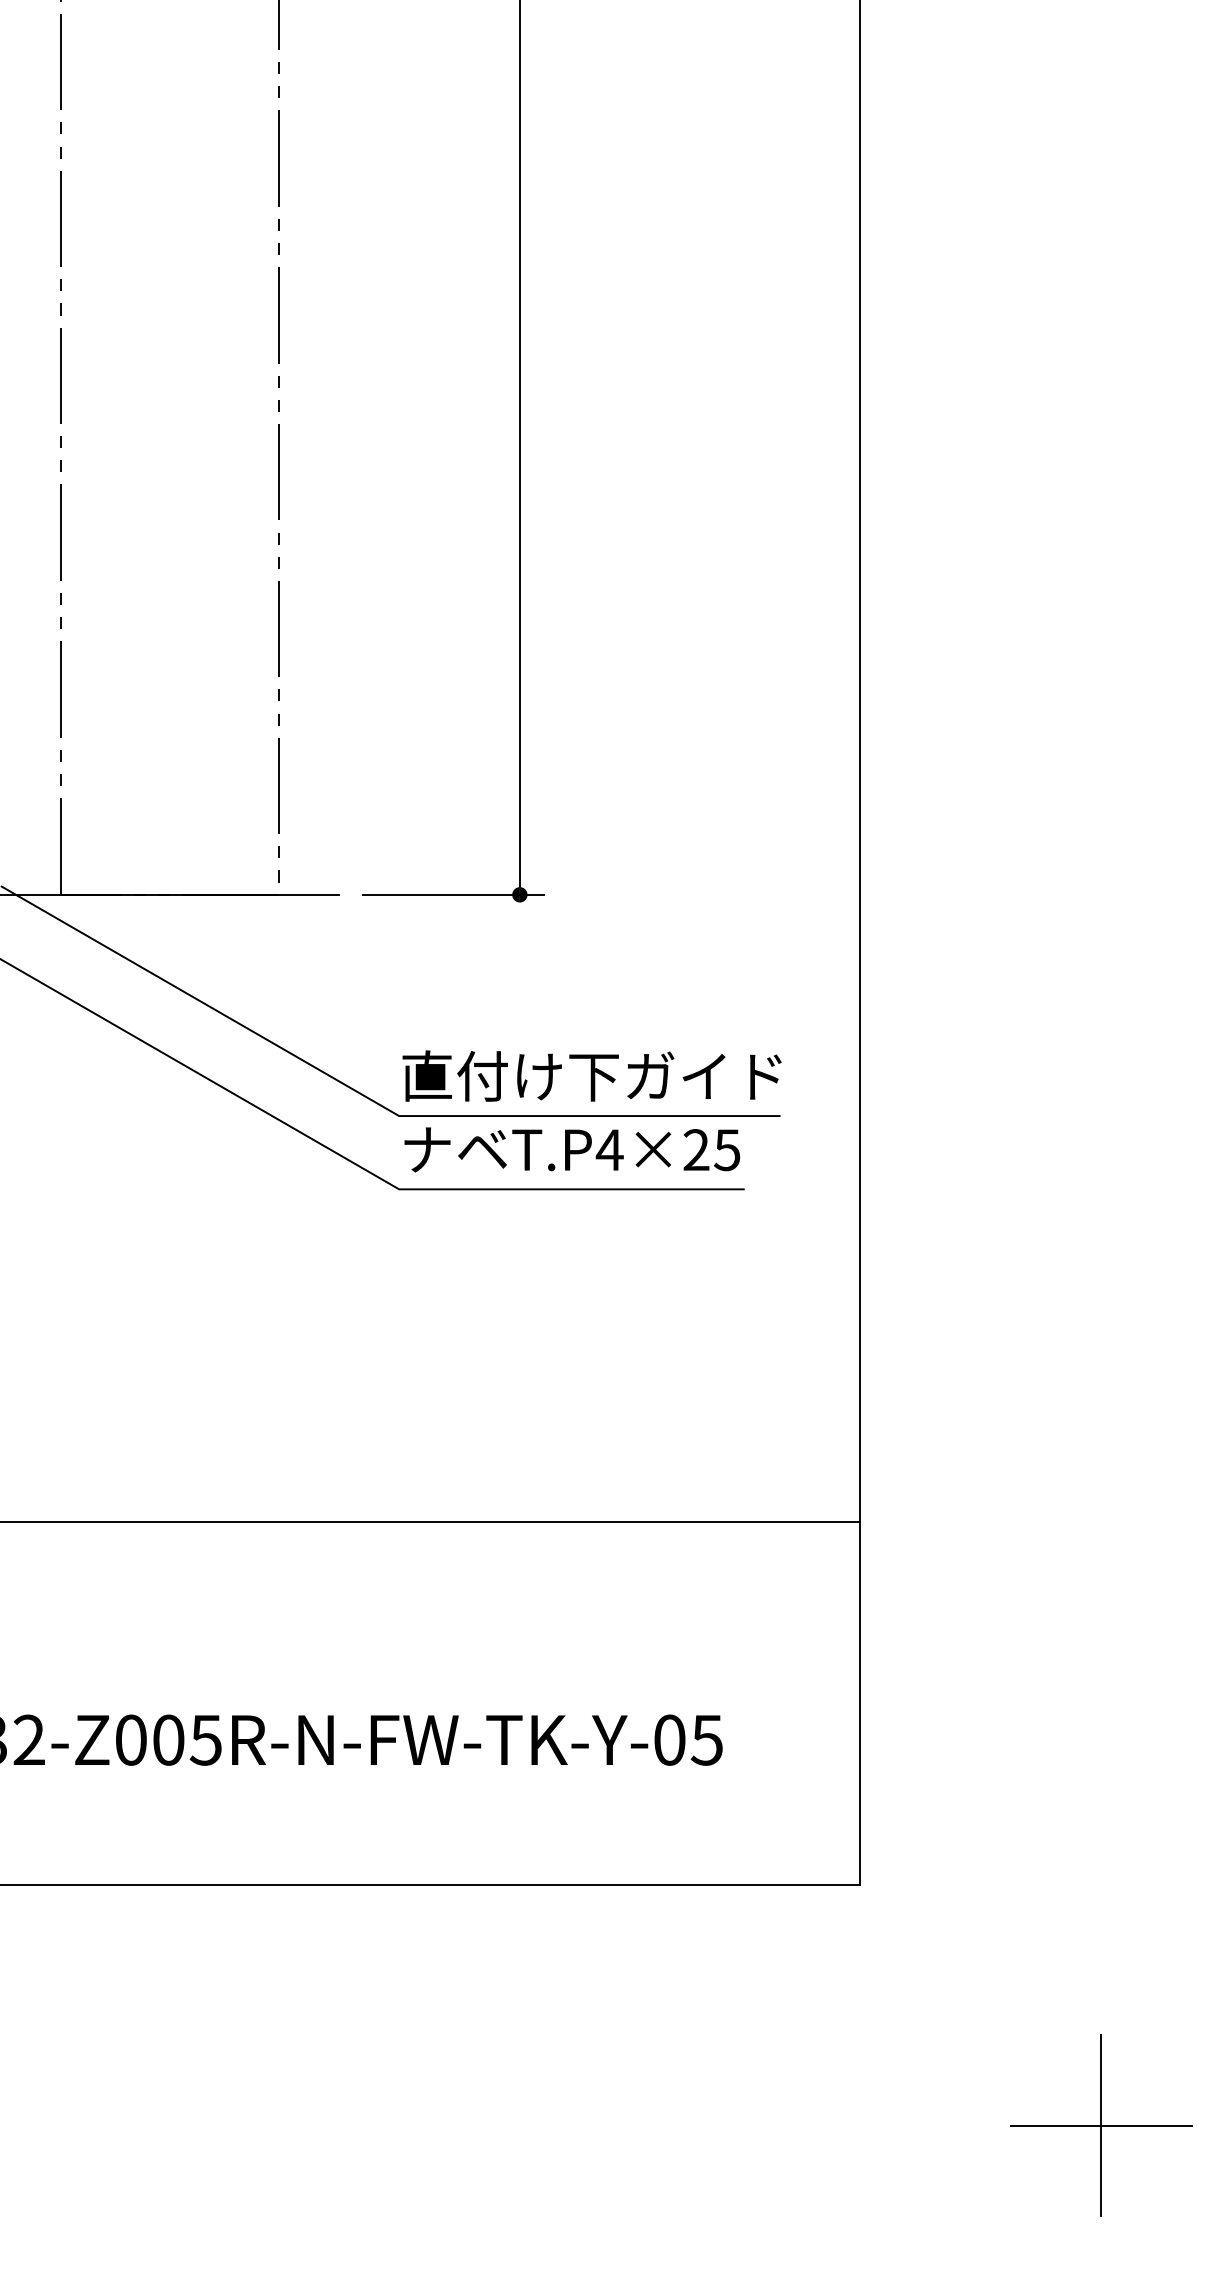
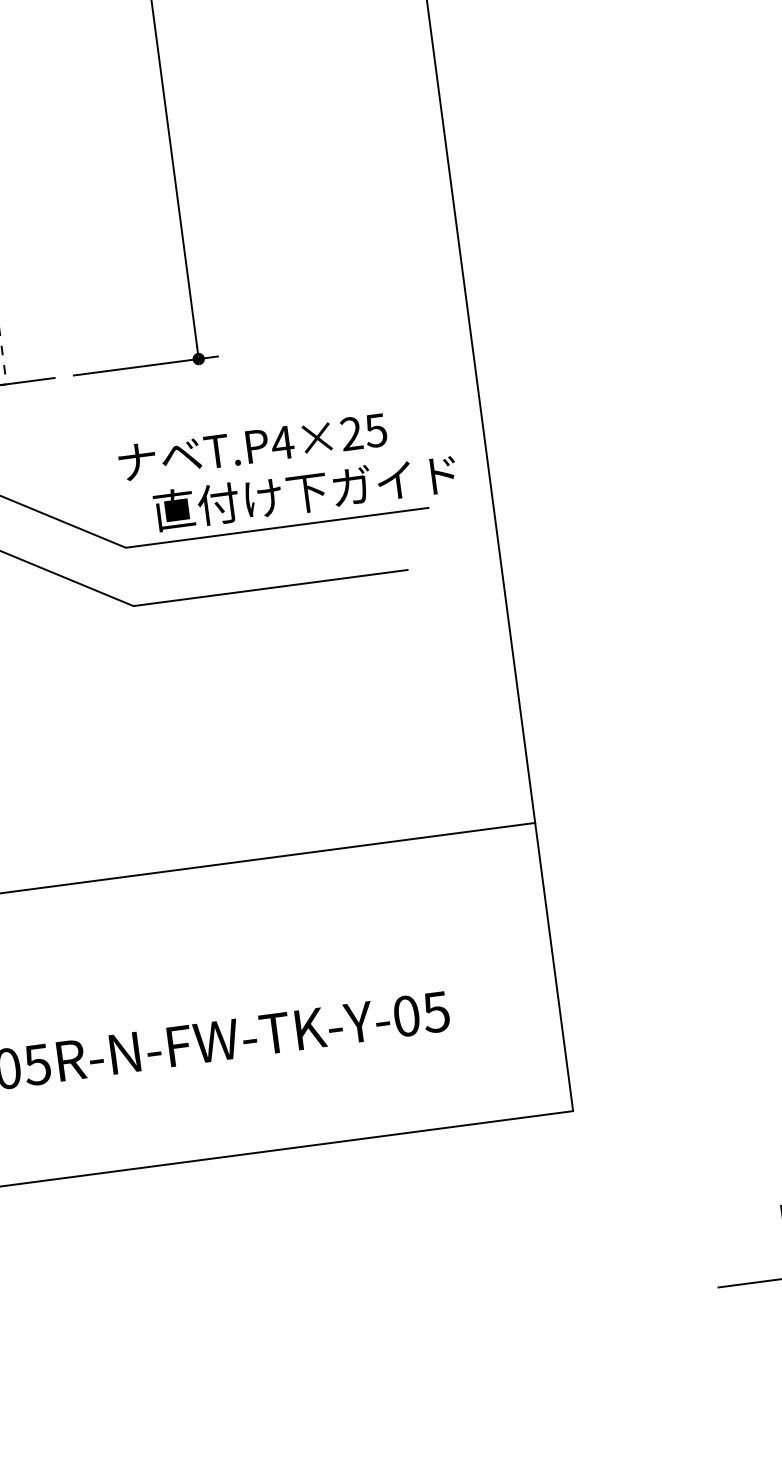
text: (591, 1075) -> (305, 492), moved
text: (572, 1149) -> (252, 446), moved

